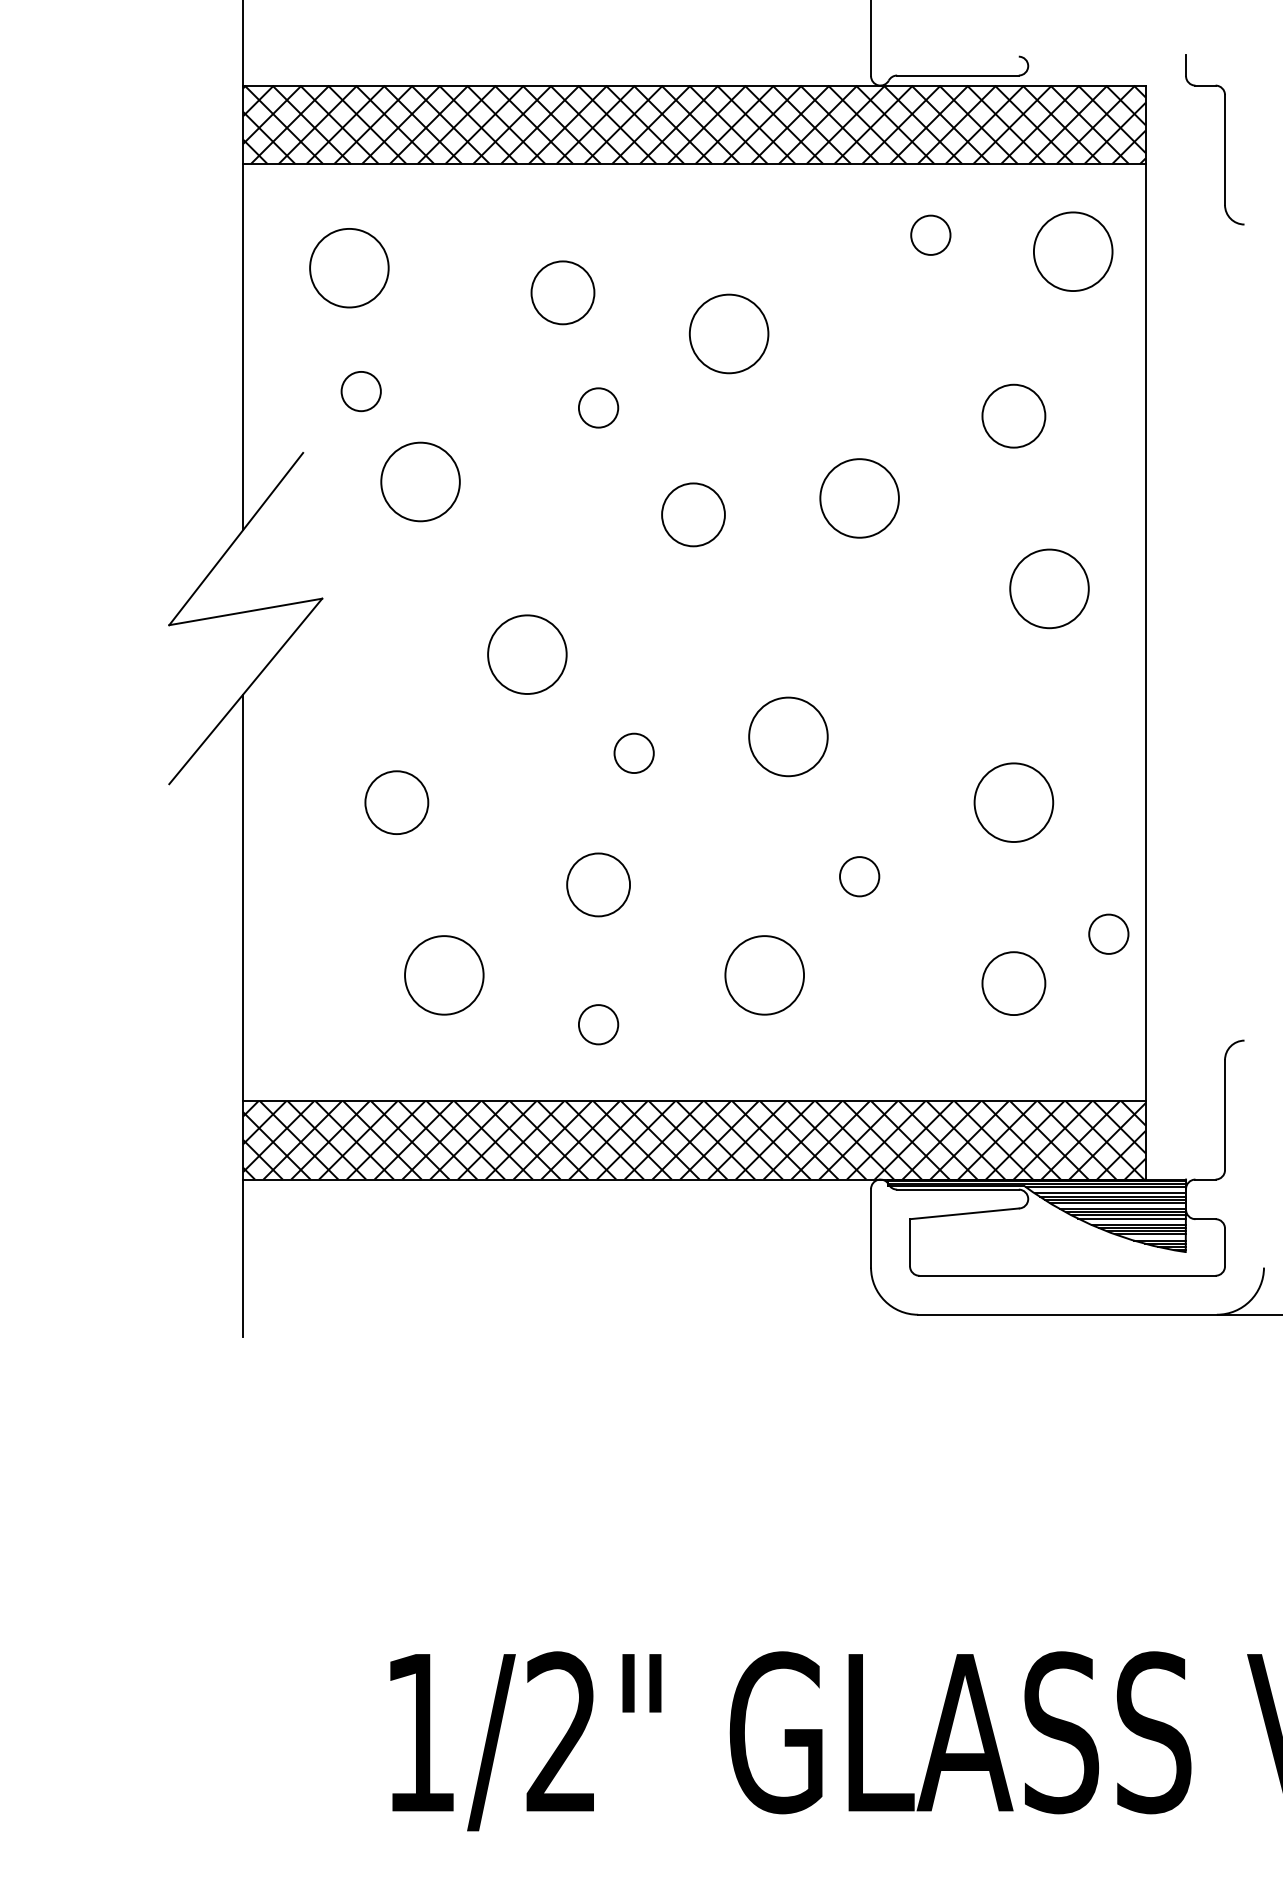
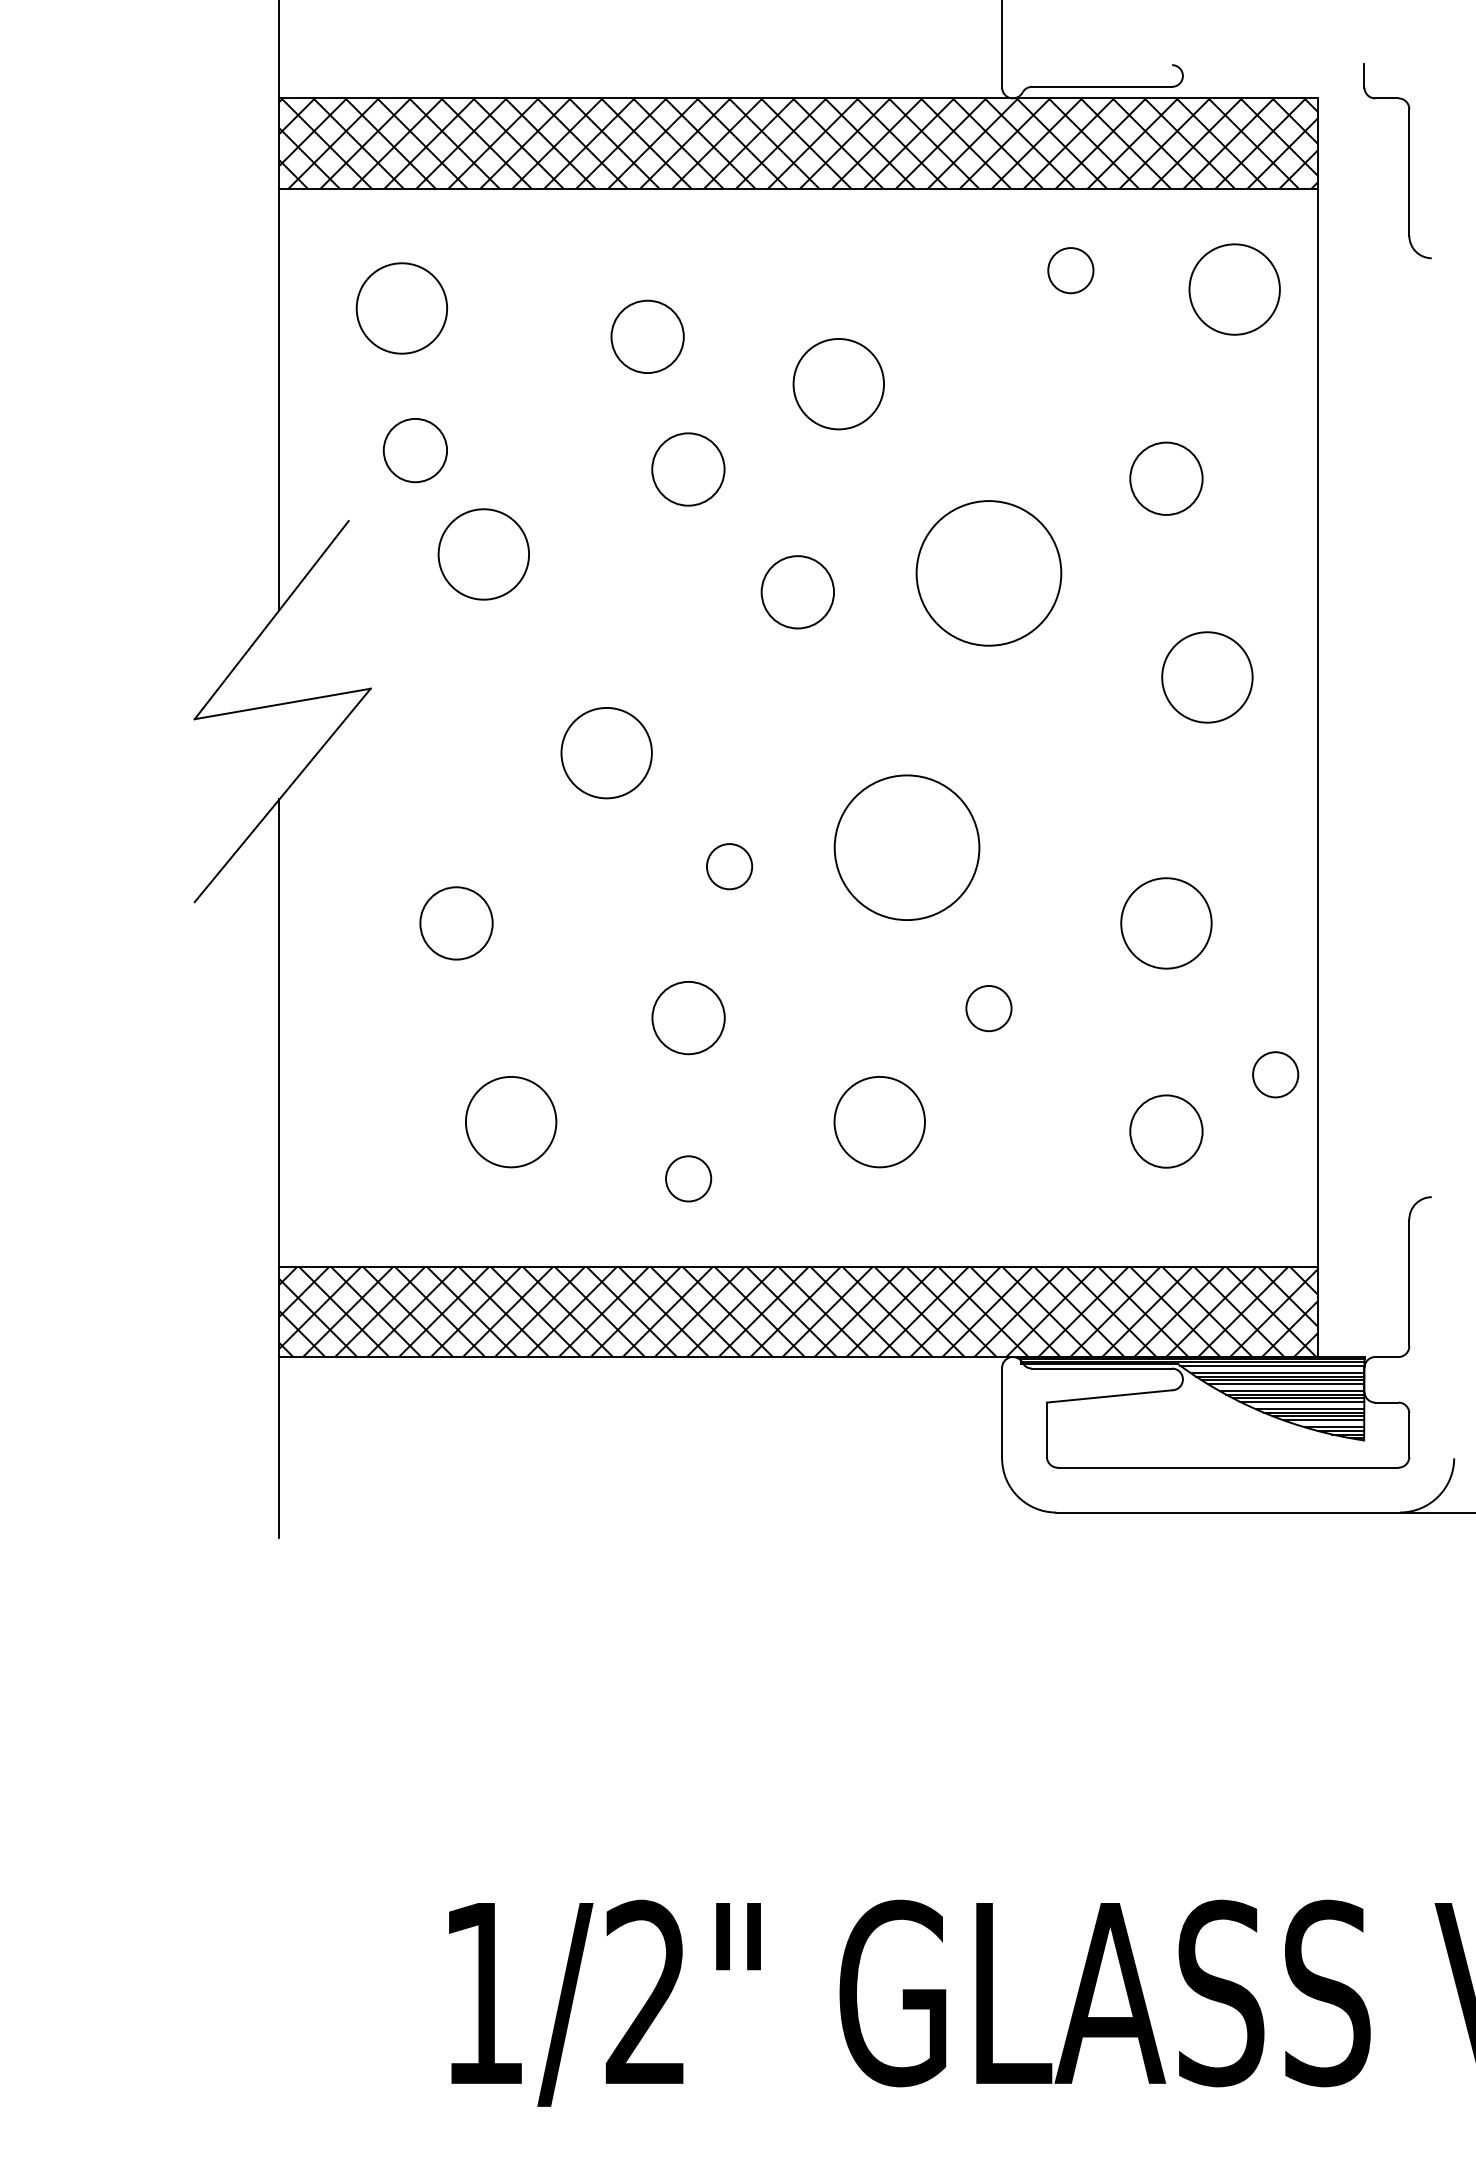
circle: (361, 390) -> (415, 449), size x1.4
circle: (598, 407) -> (688, 468), size x1.6
circle: (859, 498) -> (988, 573), size x1.6
circle: (787, 736) -> (906, 847), size x1.6

